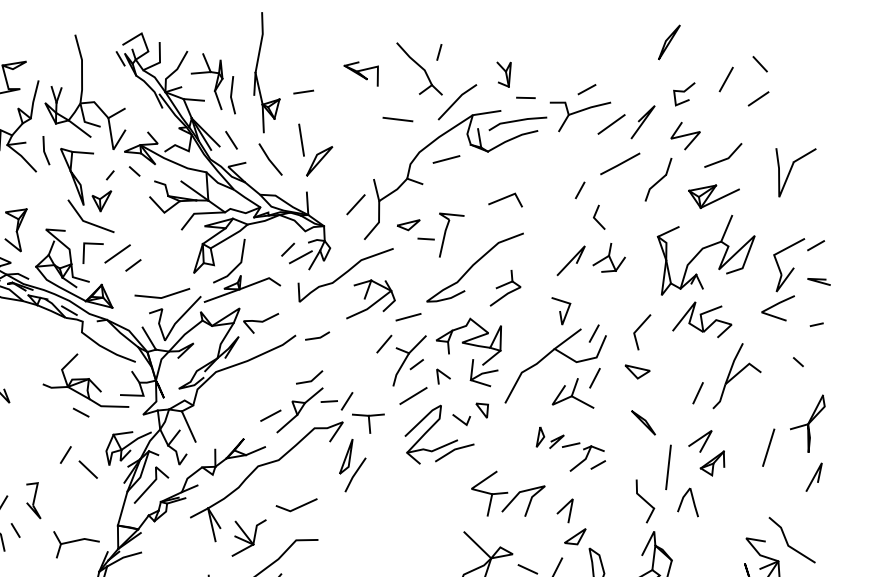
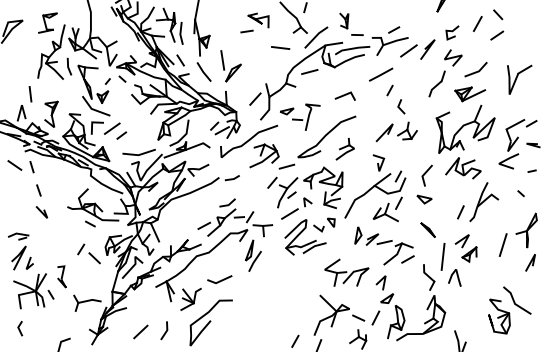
line: (302, 92) -> (246, 31), moved
line: (620, 163) -> (381, 74), moved
part: (570, 448) -> (384, 245), size x1.43

